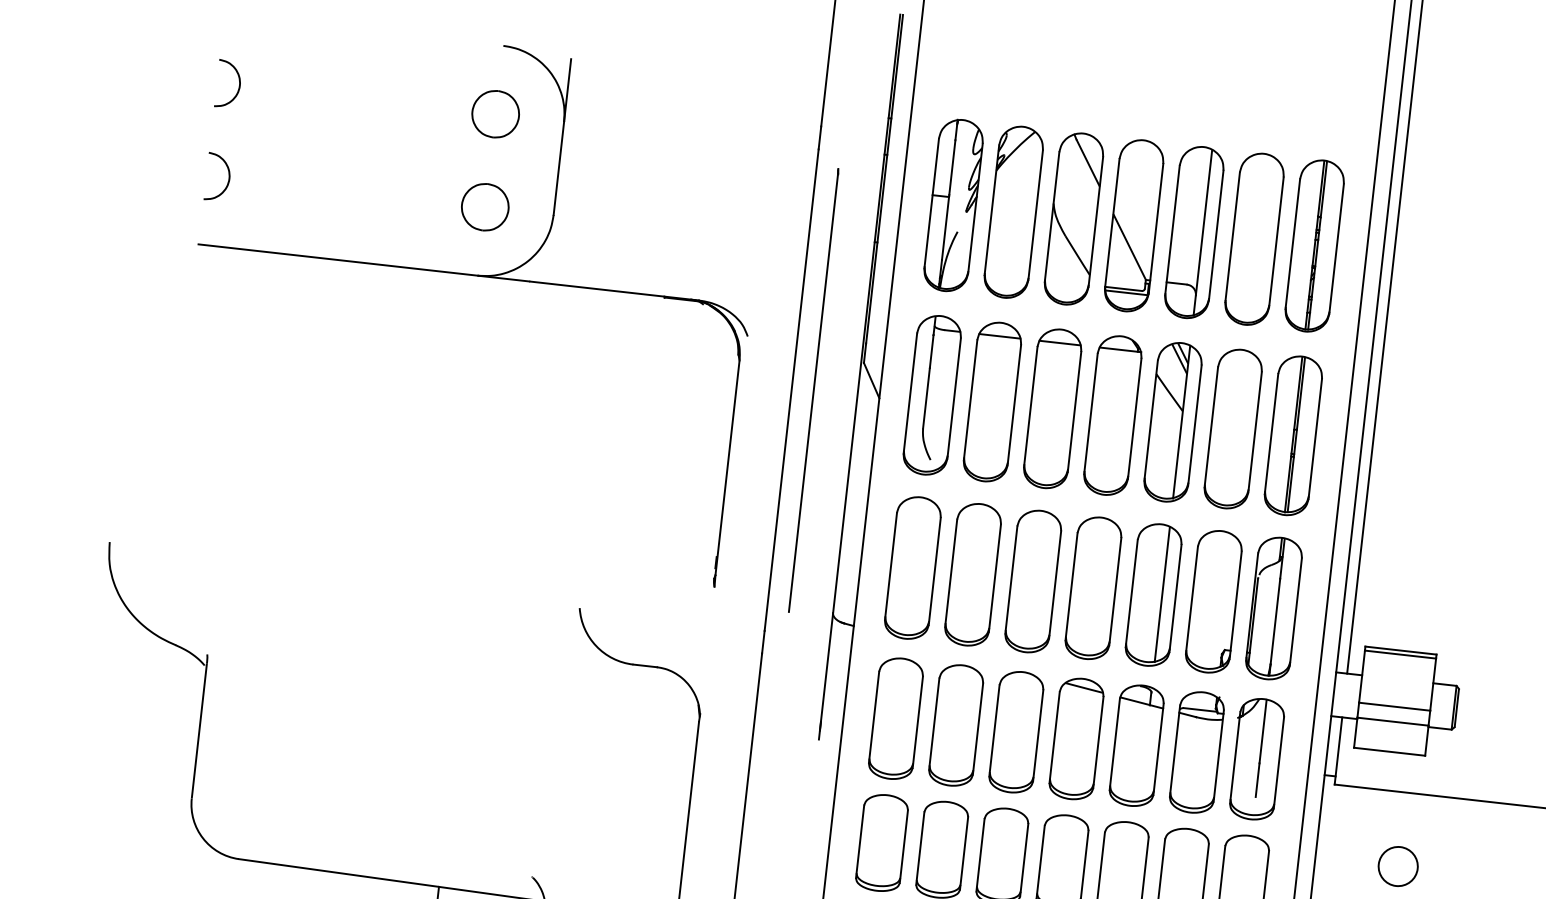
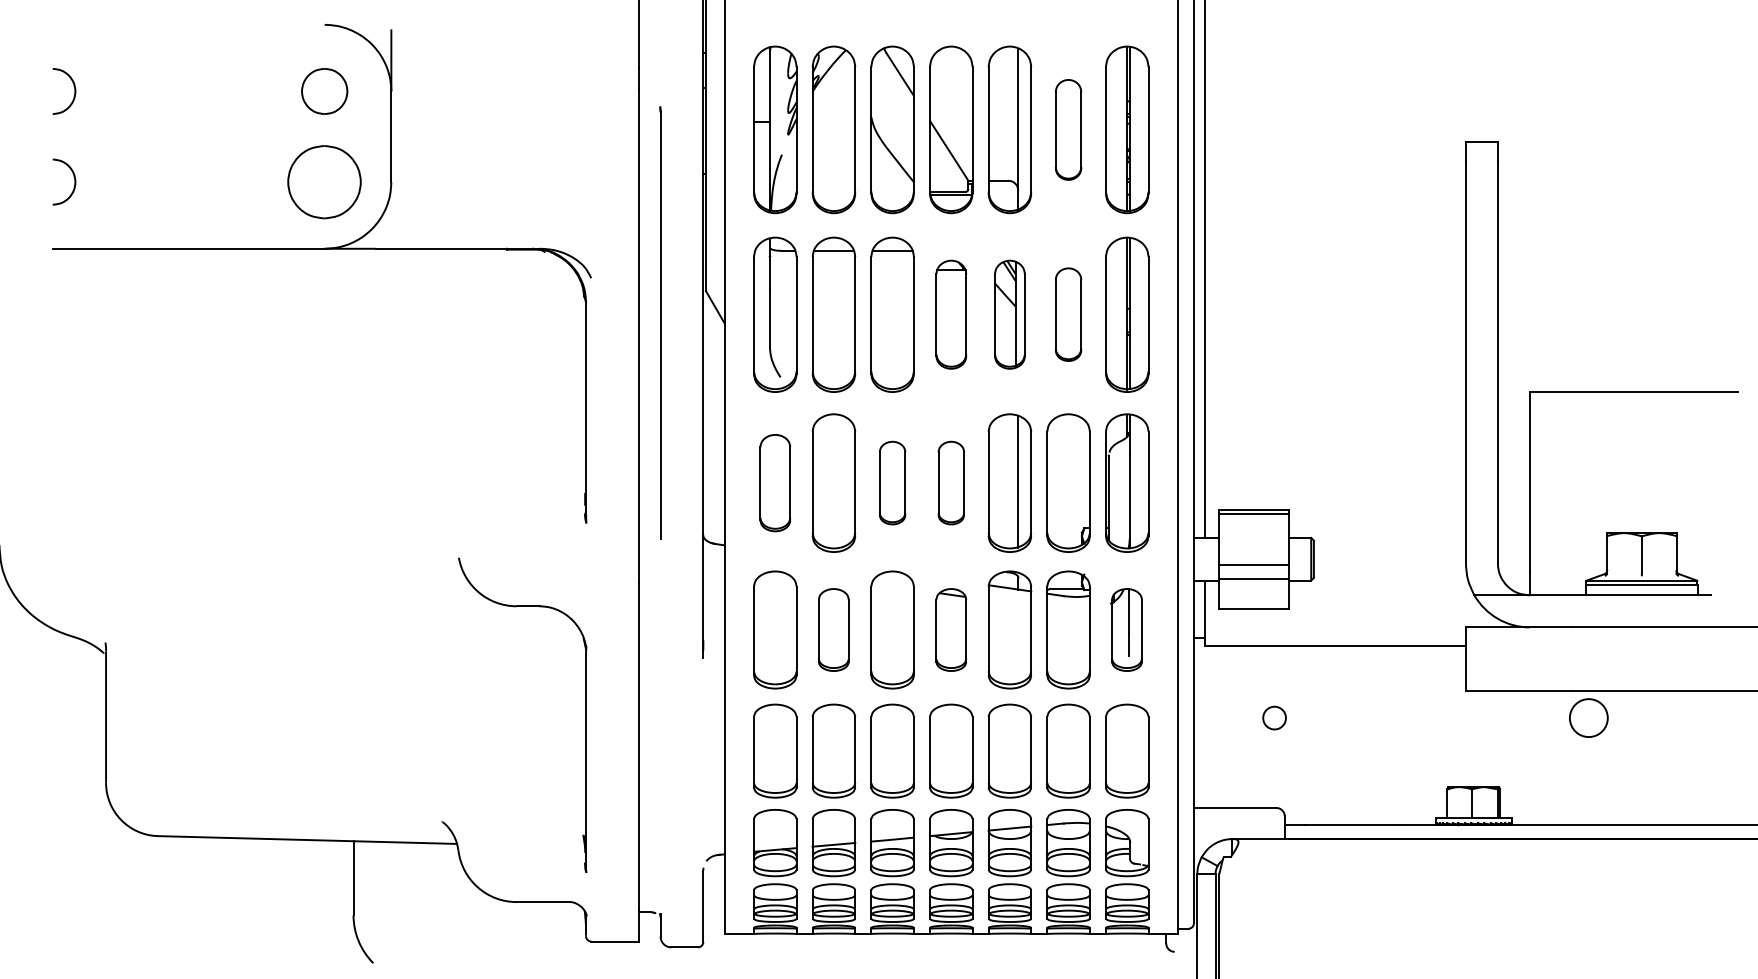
part: (485, 206) -> (324, 181), size x1.6
part: (1254, 238) -> (1068, 129), size x0.6
part: (1113, 415) -> (951, 314), size x0.7
part: (1172, 421) -> (1009, 314), size x0.7
part: (1233, 428) -> (1068, 314), size x0.6
part: (913, 567) -> (775, 482), size x0.7
part: (1033, 580) -> (892, 482), size x0.6
part: (1093, 587) -> (951, 482), size x0.6
part: (955, 724) -> (833, 629), size x0.7
part: (1076, 738) -> (951, 629), size x0.7
part: (1256, 758) -> (1126, 629), size x0.7
circle: (1398, 866) -> (1274, 718), size x0.6

